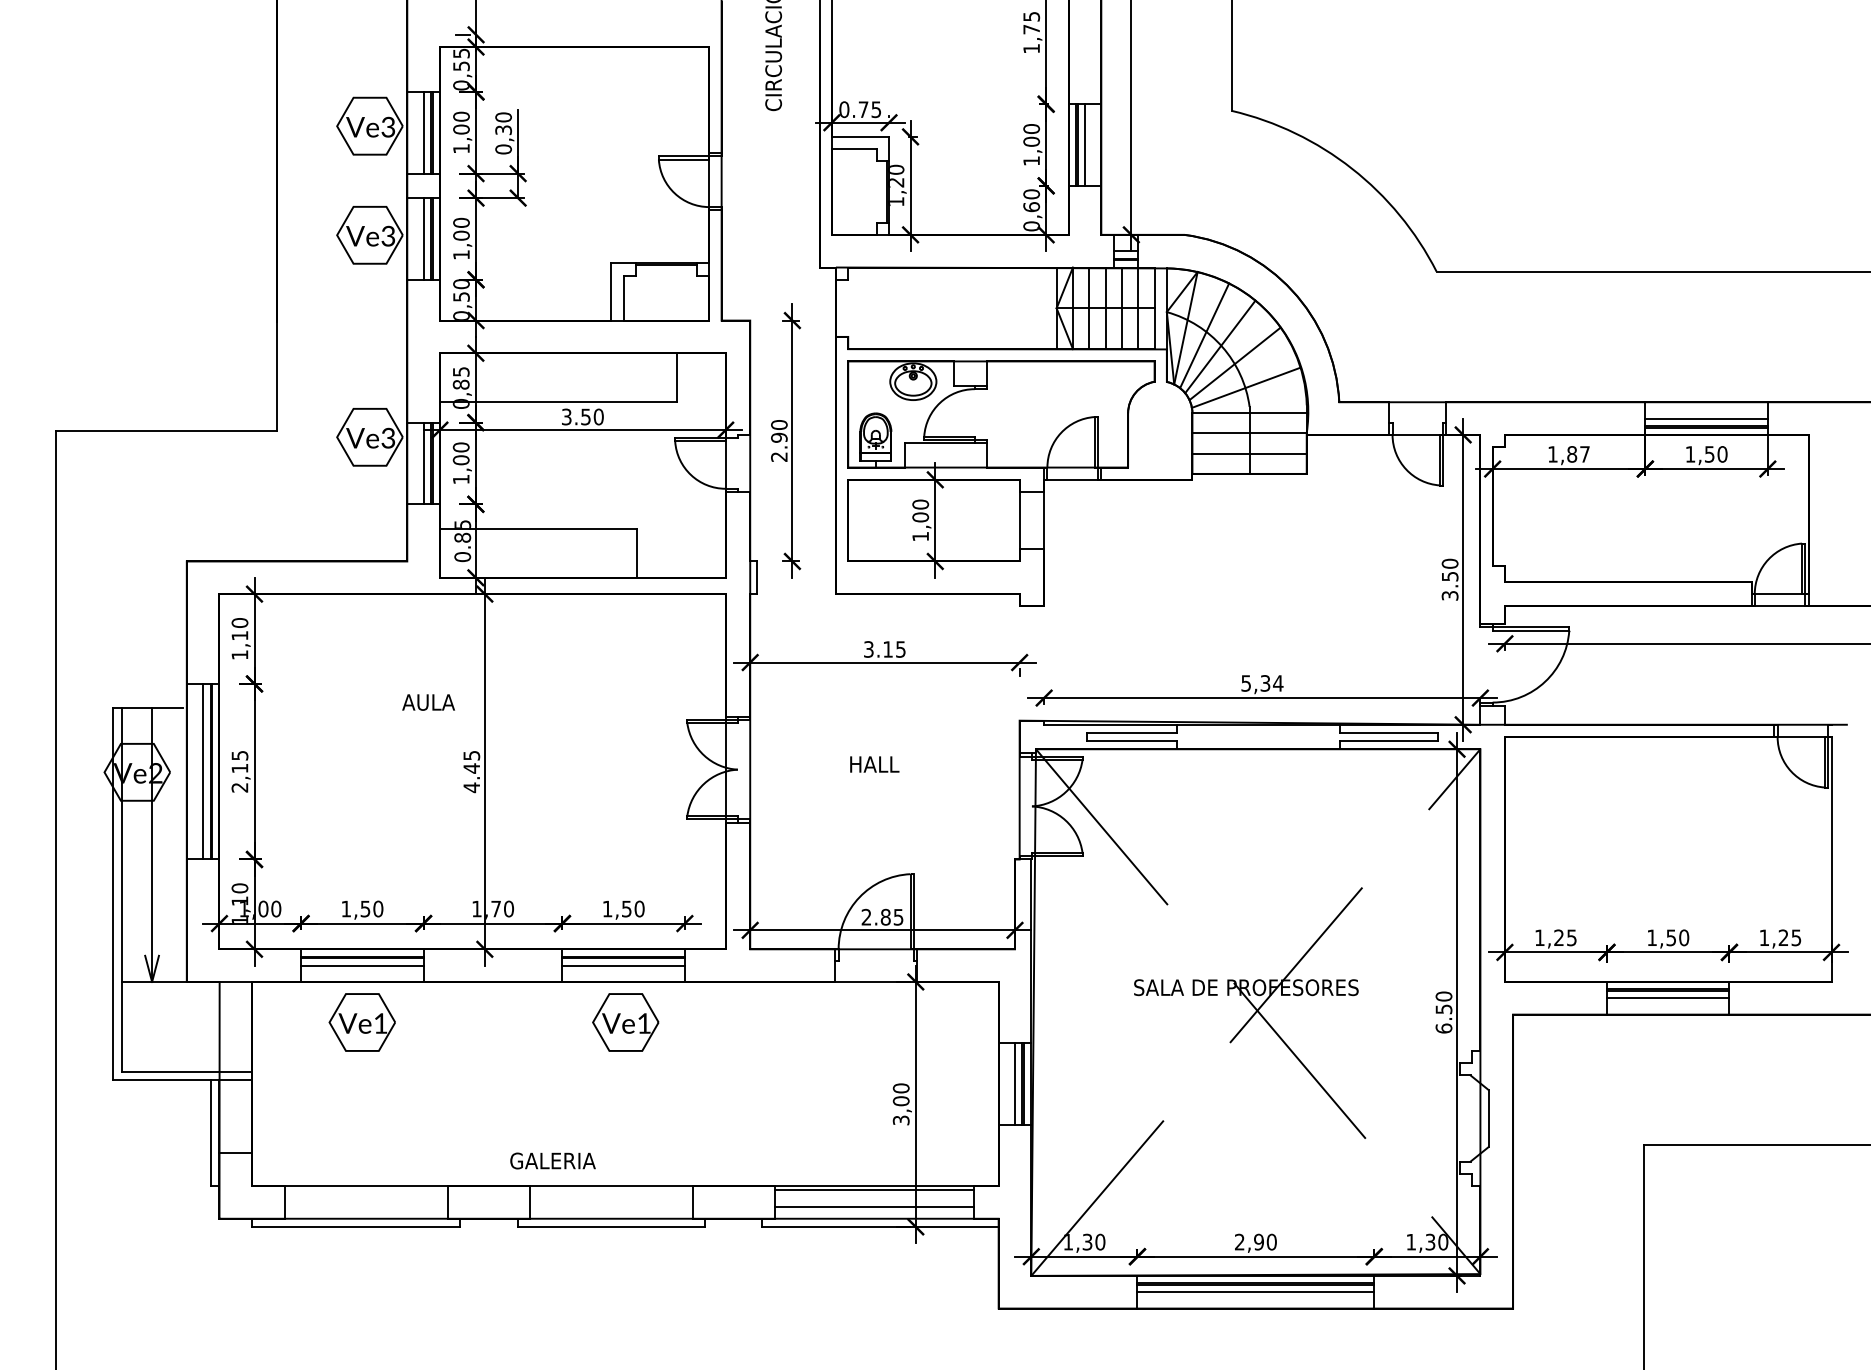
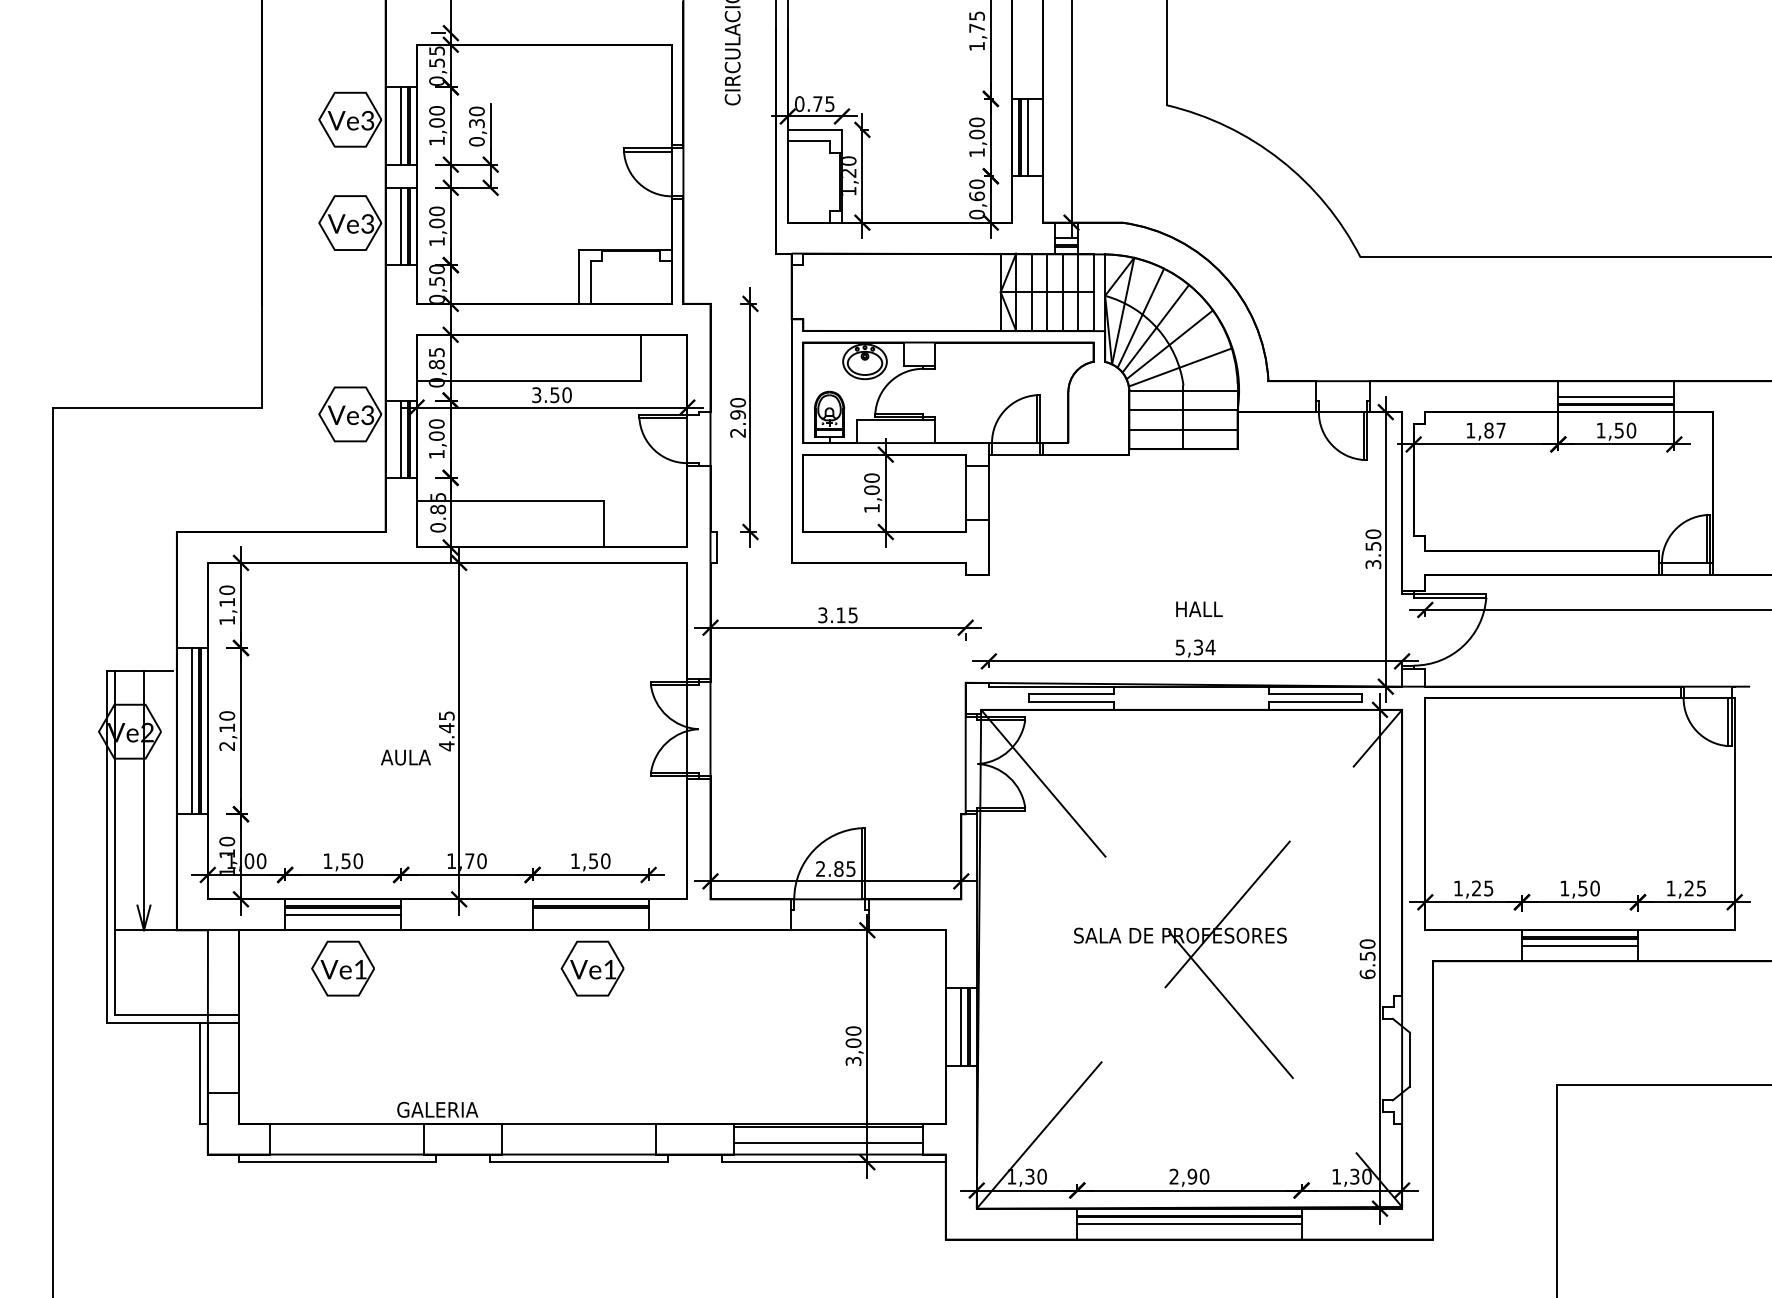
text: (428, 702) -> (405, 757), moved
text: (240, 755) -> (227, 715), 2,15 -> 2,10
text: (874, 763) -> (1199, 608), moved
line: (623, 965) -> (590, 914), removed
text: (552, 1160) -> (437, 1109), moved

